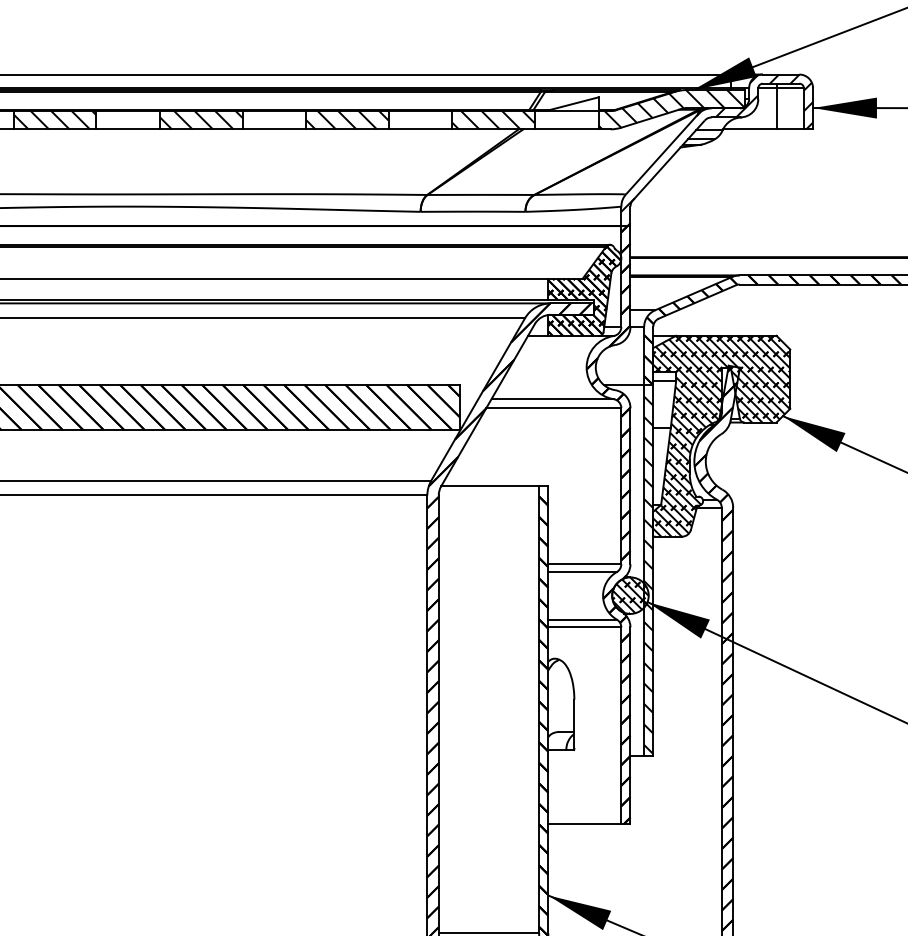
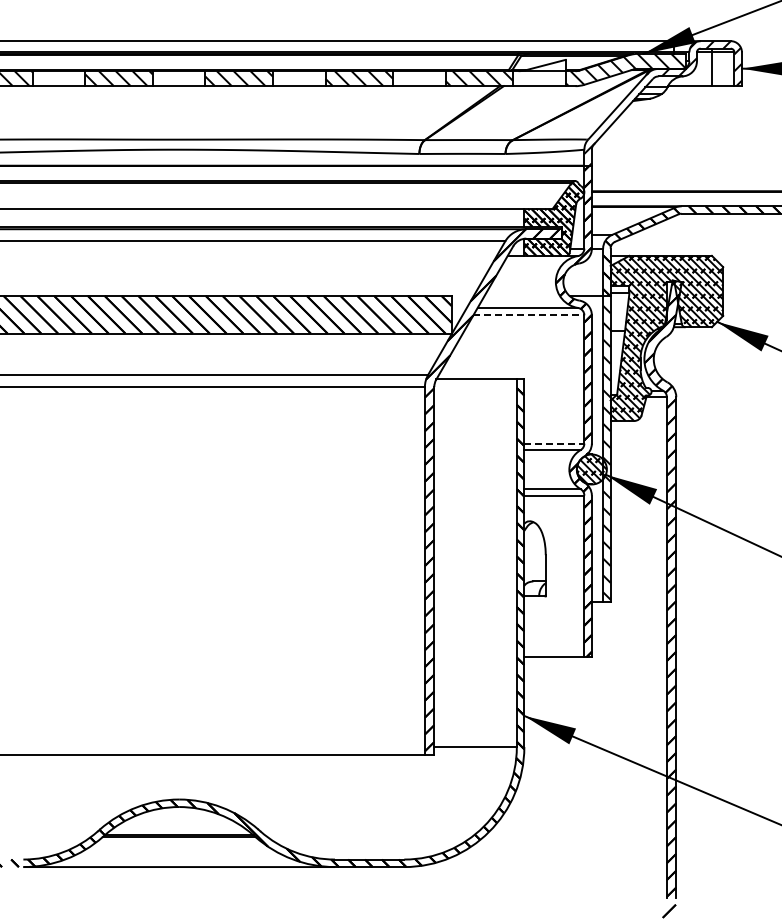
line: (554, 408) -> (529, 315), solid -> dashed
line: (585, 564) -> (554, 443), solid -> dashed

